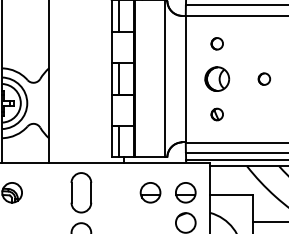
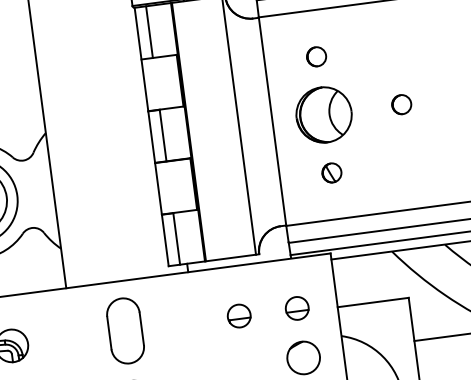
part: (217, 78) -> (324, 113), size x1.4
part: (150, 192) -> (239, 315), size x0.7
part: (185, 192) -> (296, 307), size x0.7

